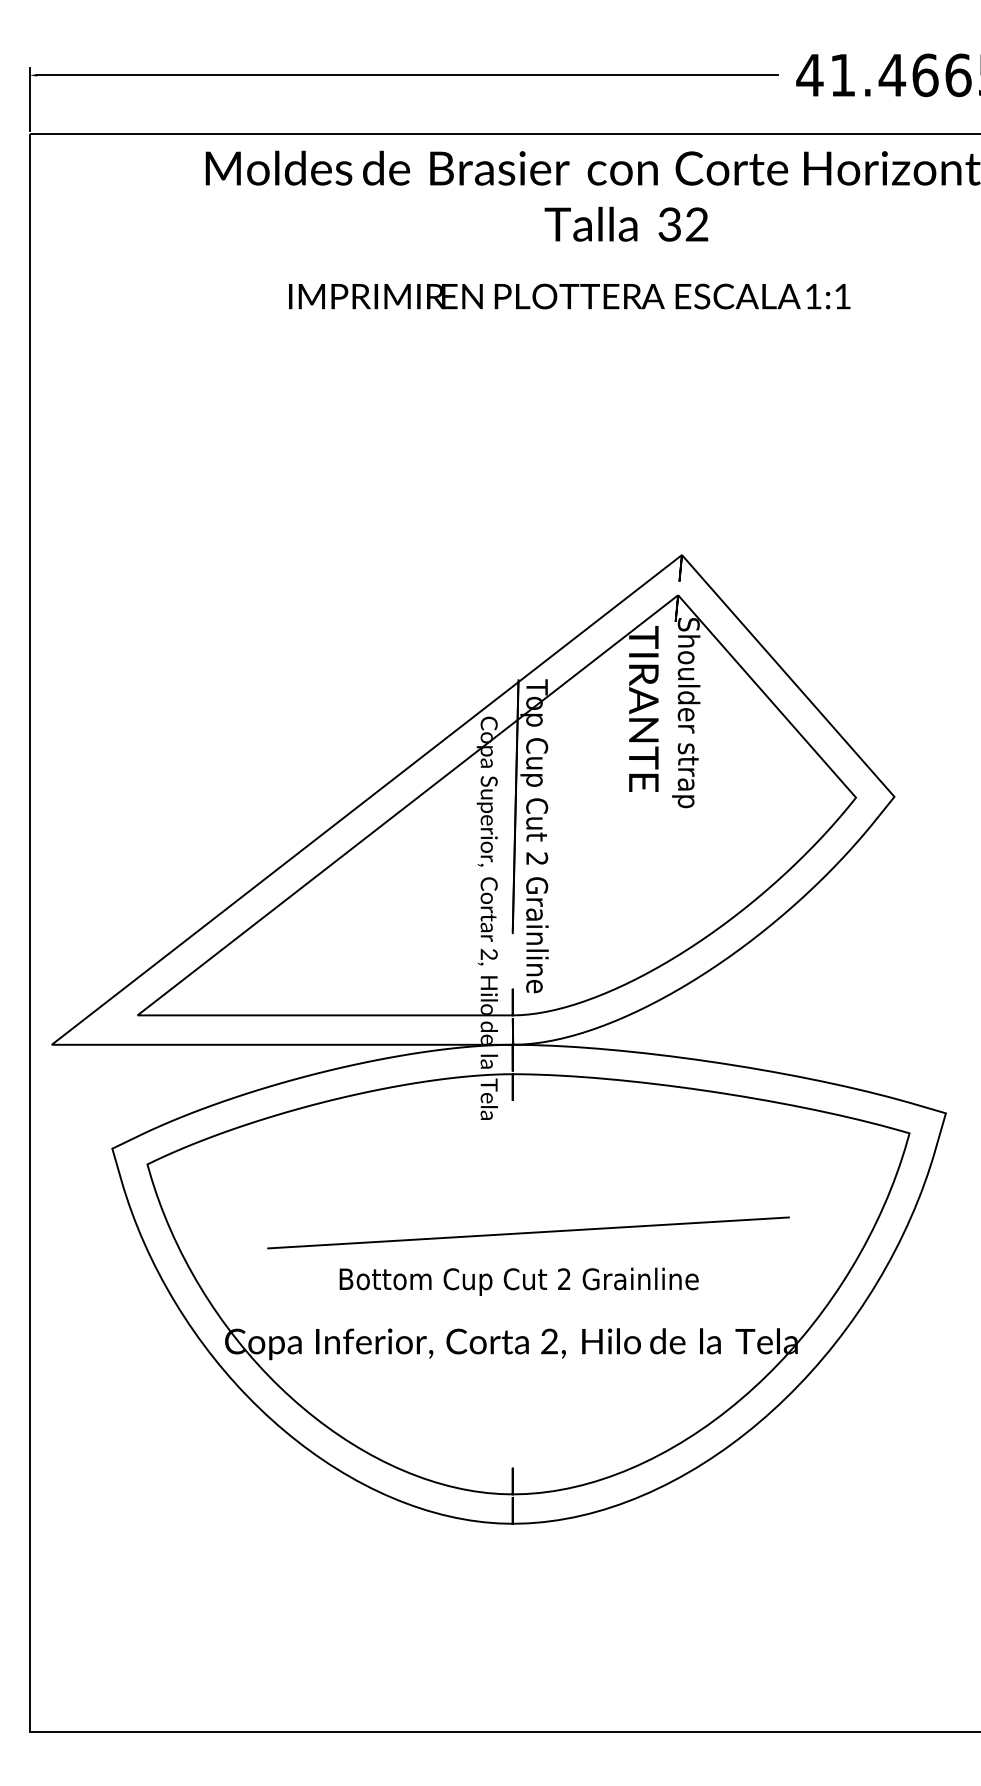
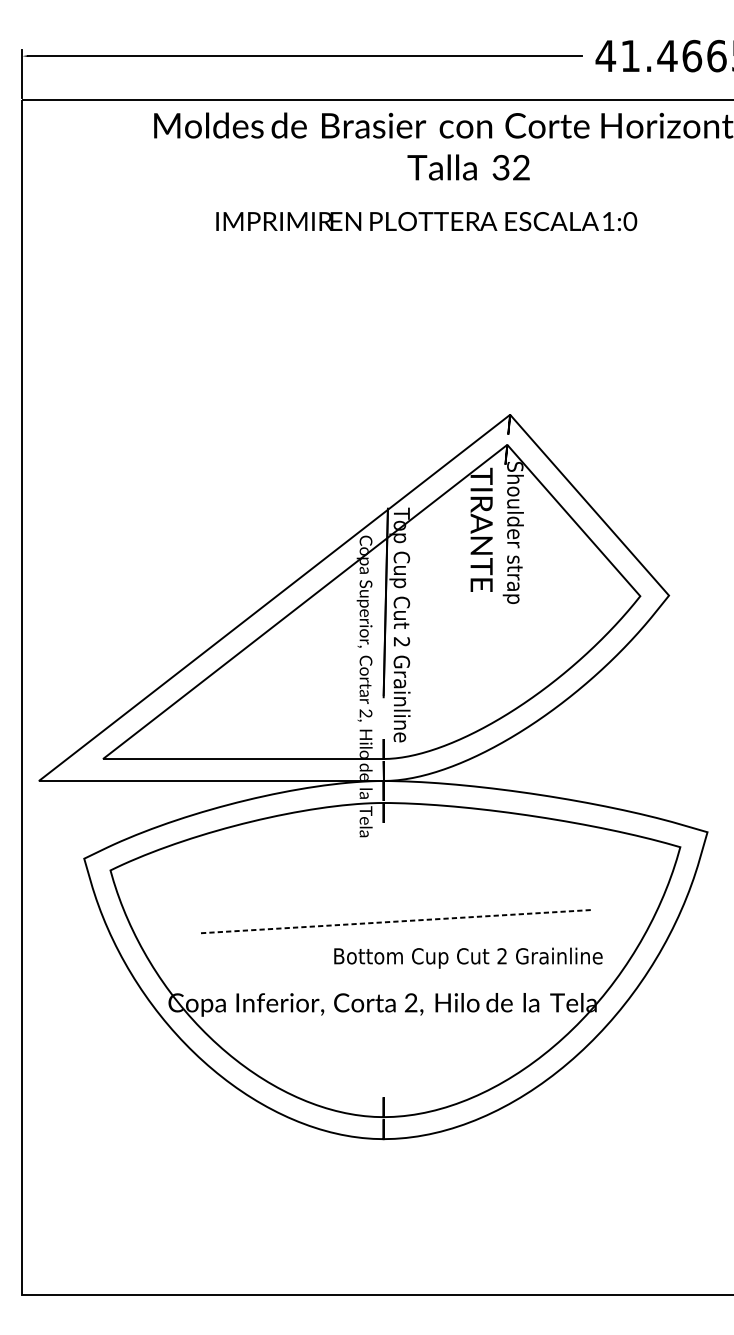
text: (842, 296) -> (630, 221), 1:1 -> 1:0
line: (528, 1232) -> (395, 921), solid -> dashed
text: (518, 1281) -> (467, 957), moved

